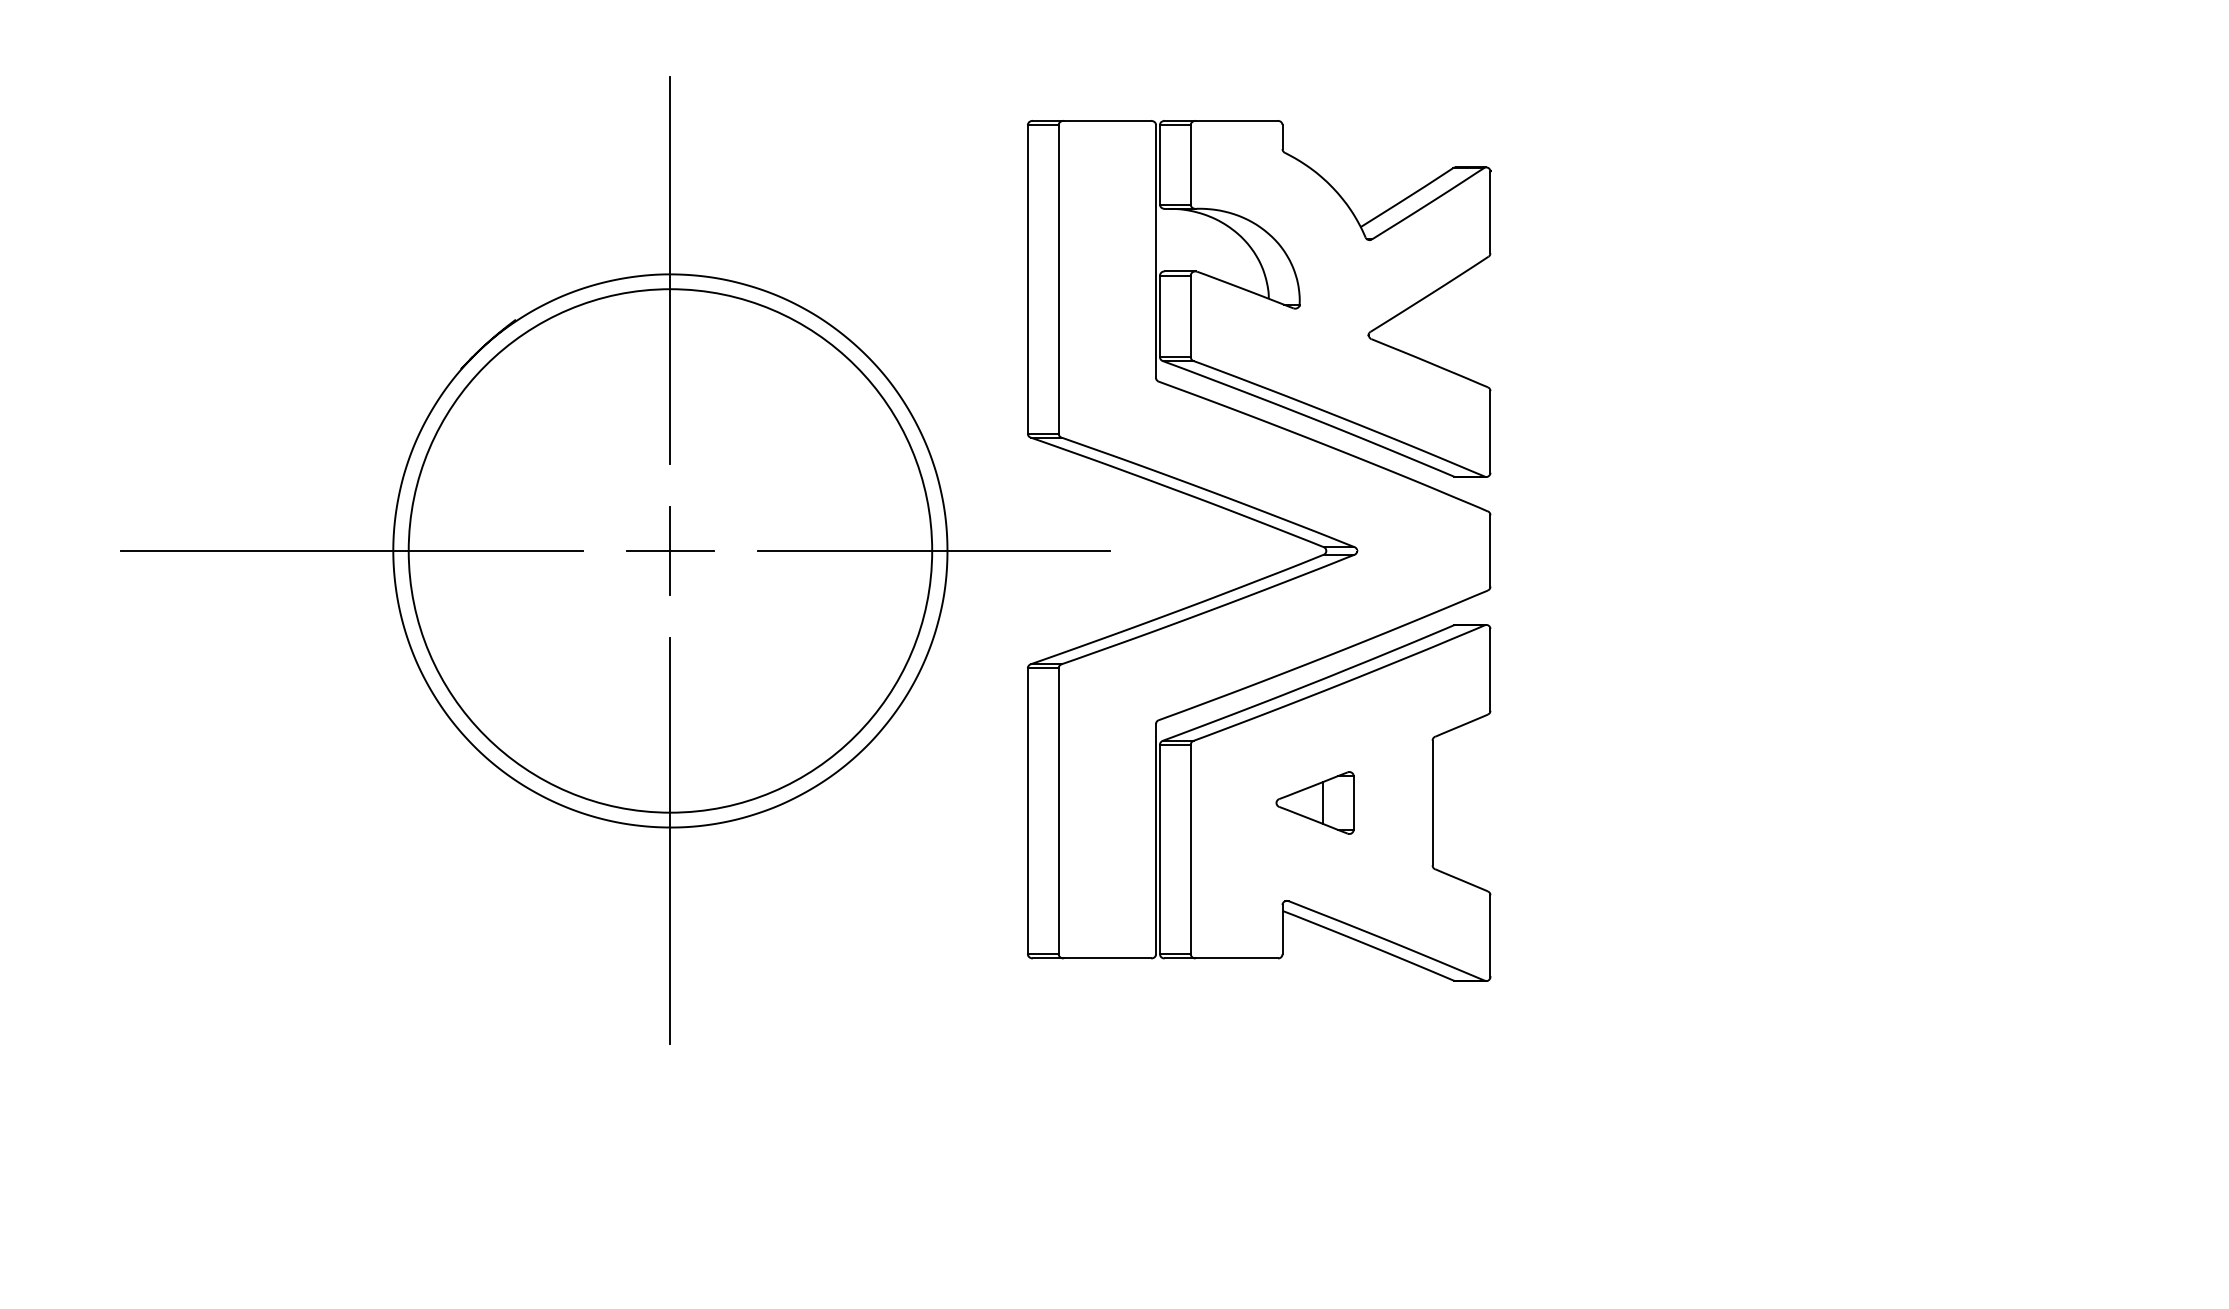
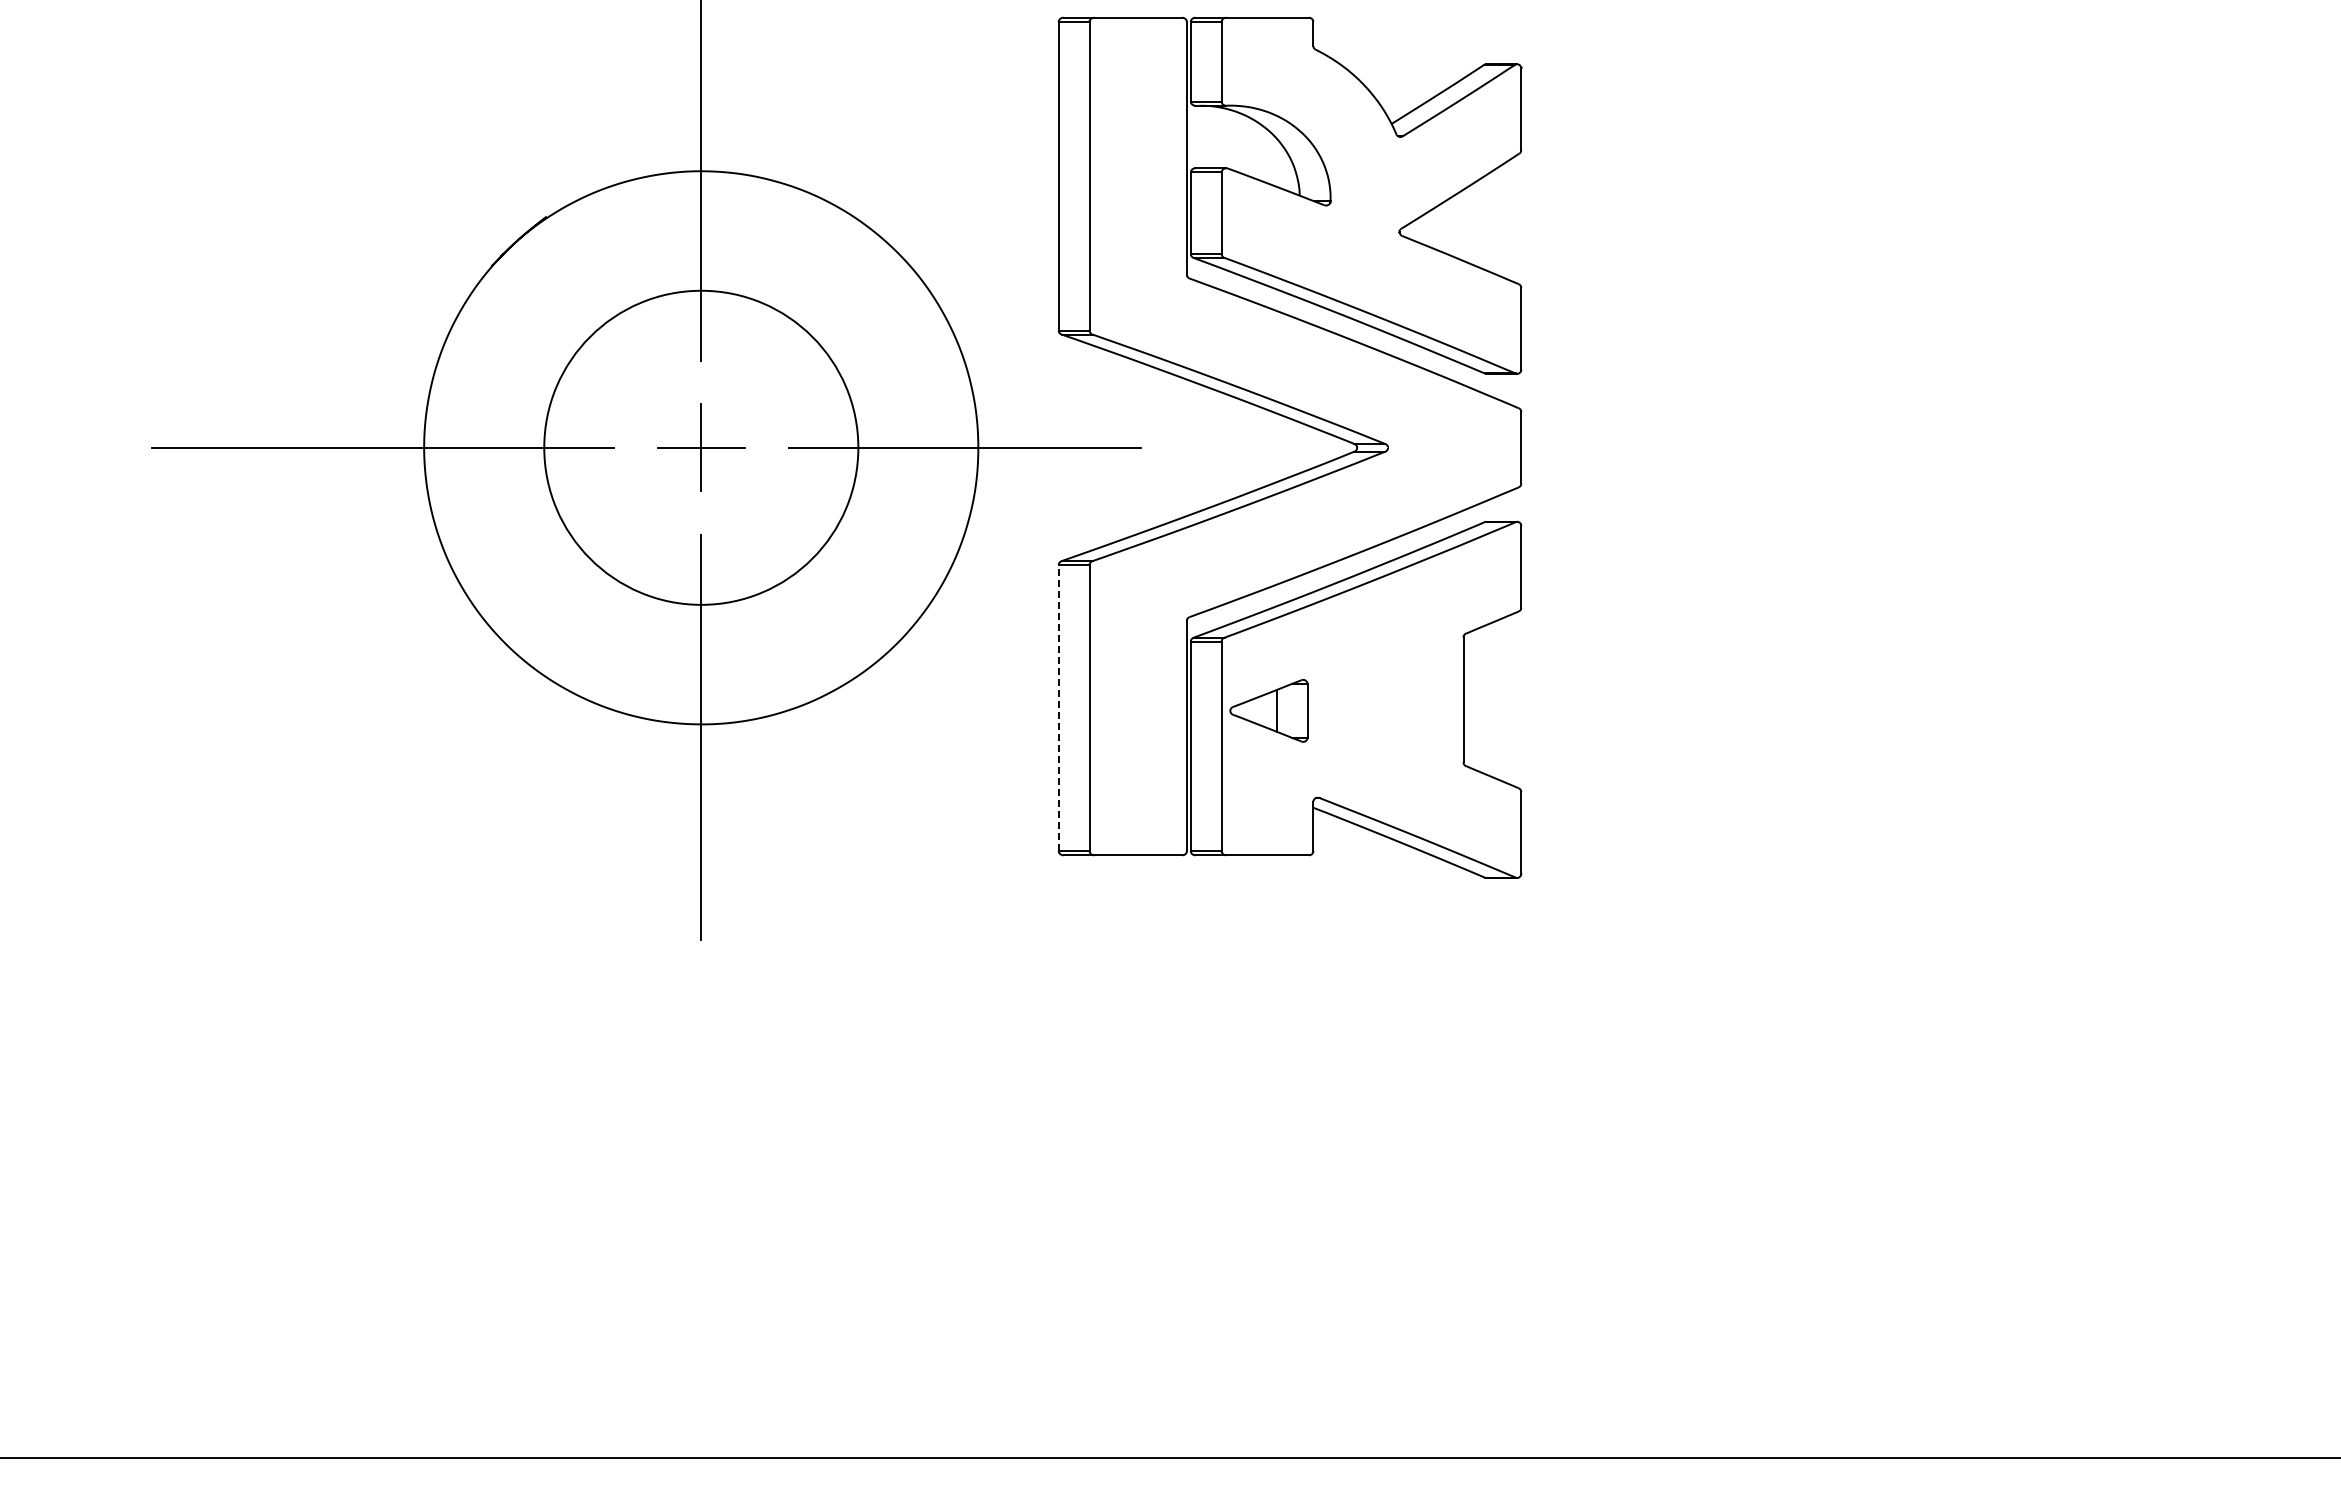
circle: (670, 550) -> (701, 447), size x0.6
part: (1314, 802) -> (1268, 710), moved
line: (1027, 810) -> (1058, 707), solid -> dashed

